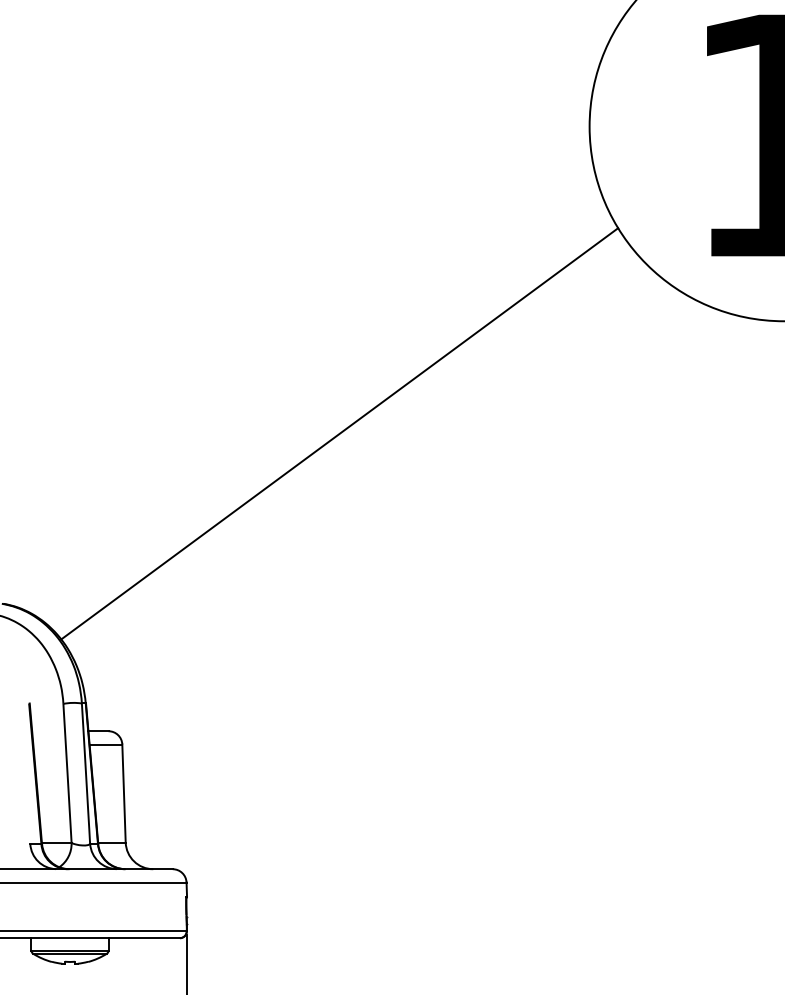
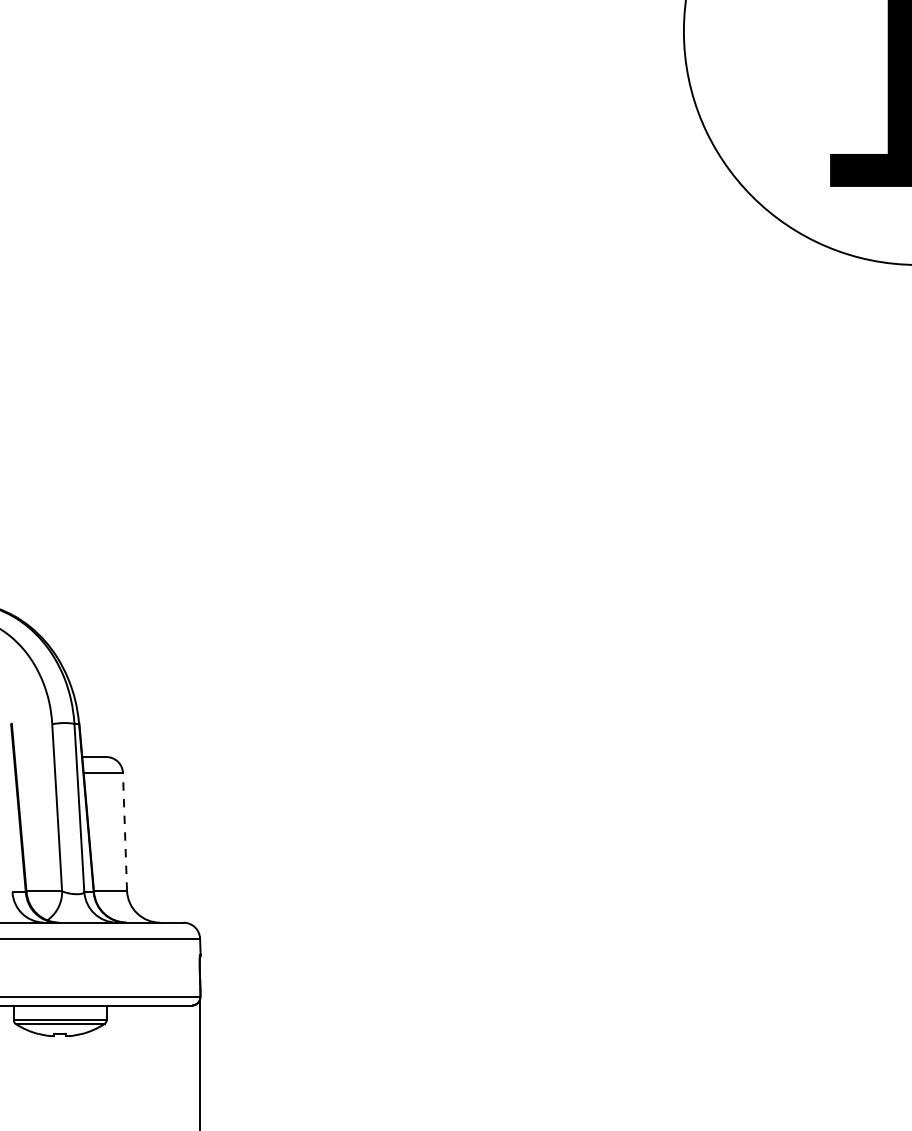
line: (339, 433) -> (383, 399), removed
line: (124, 793) -> (125, 831), solid -> dashed

